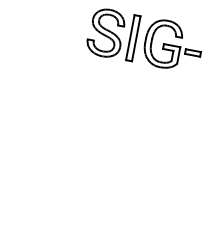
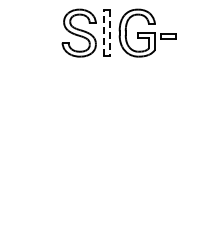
line: (130, 38) -> (104, 33), solid -> dashed
line: (136, 39) -> (110, 33), solid -> dashed

